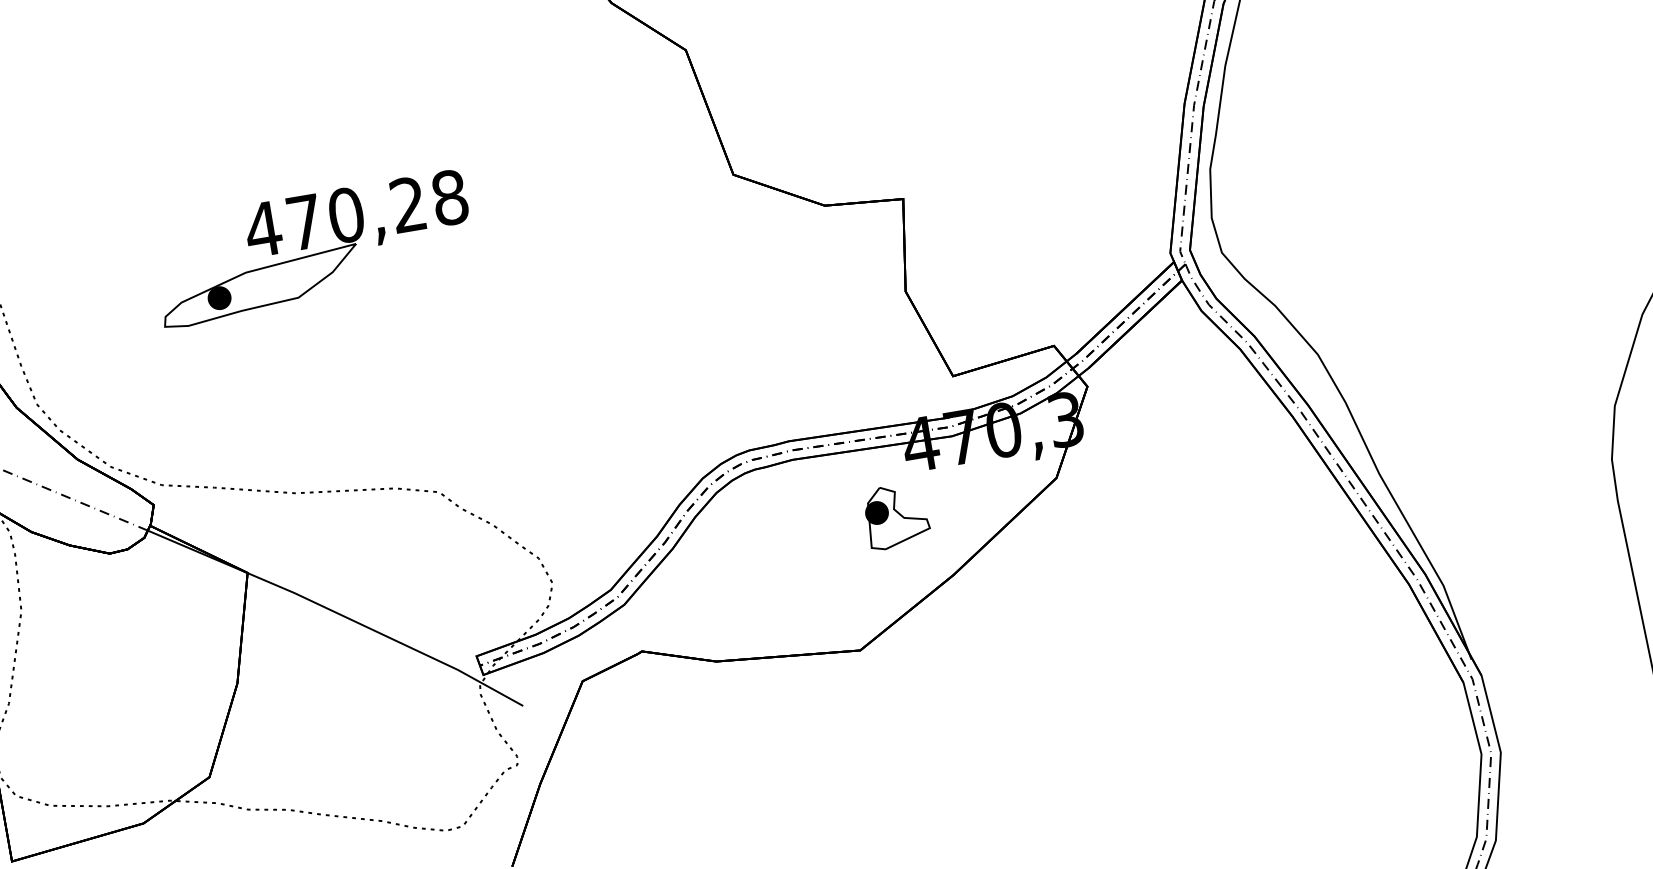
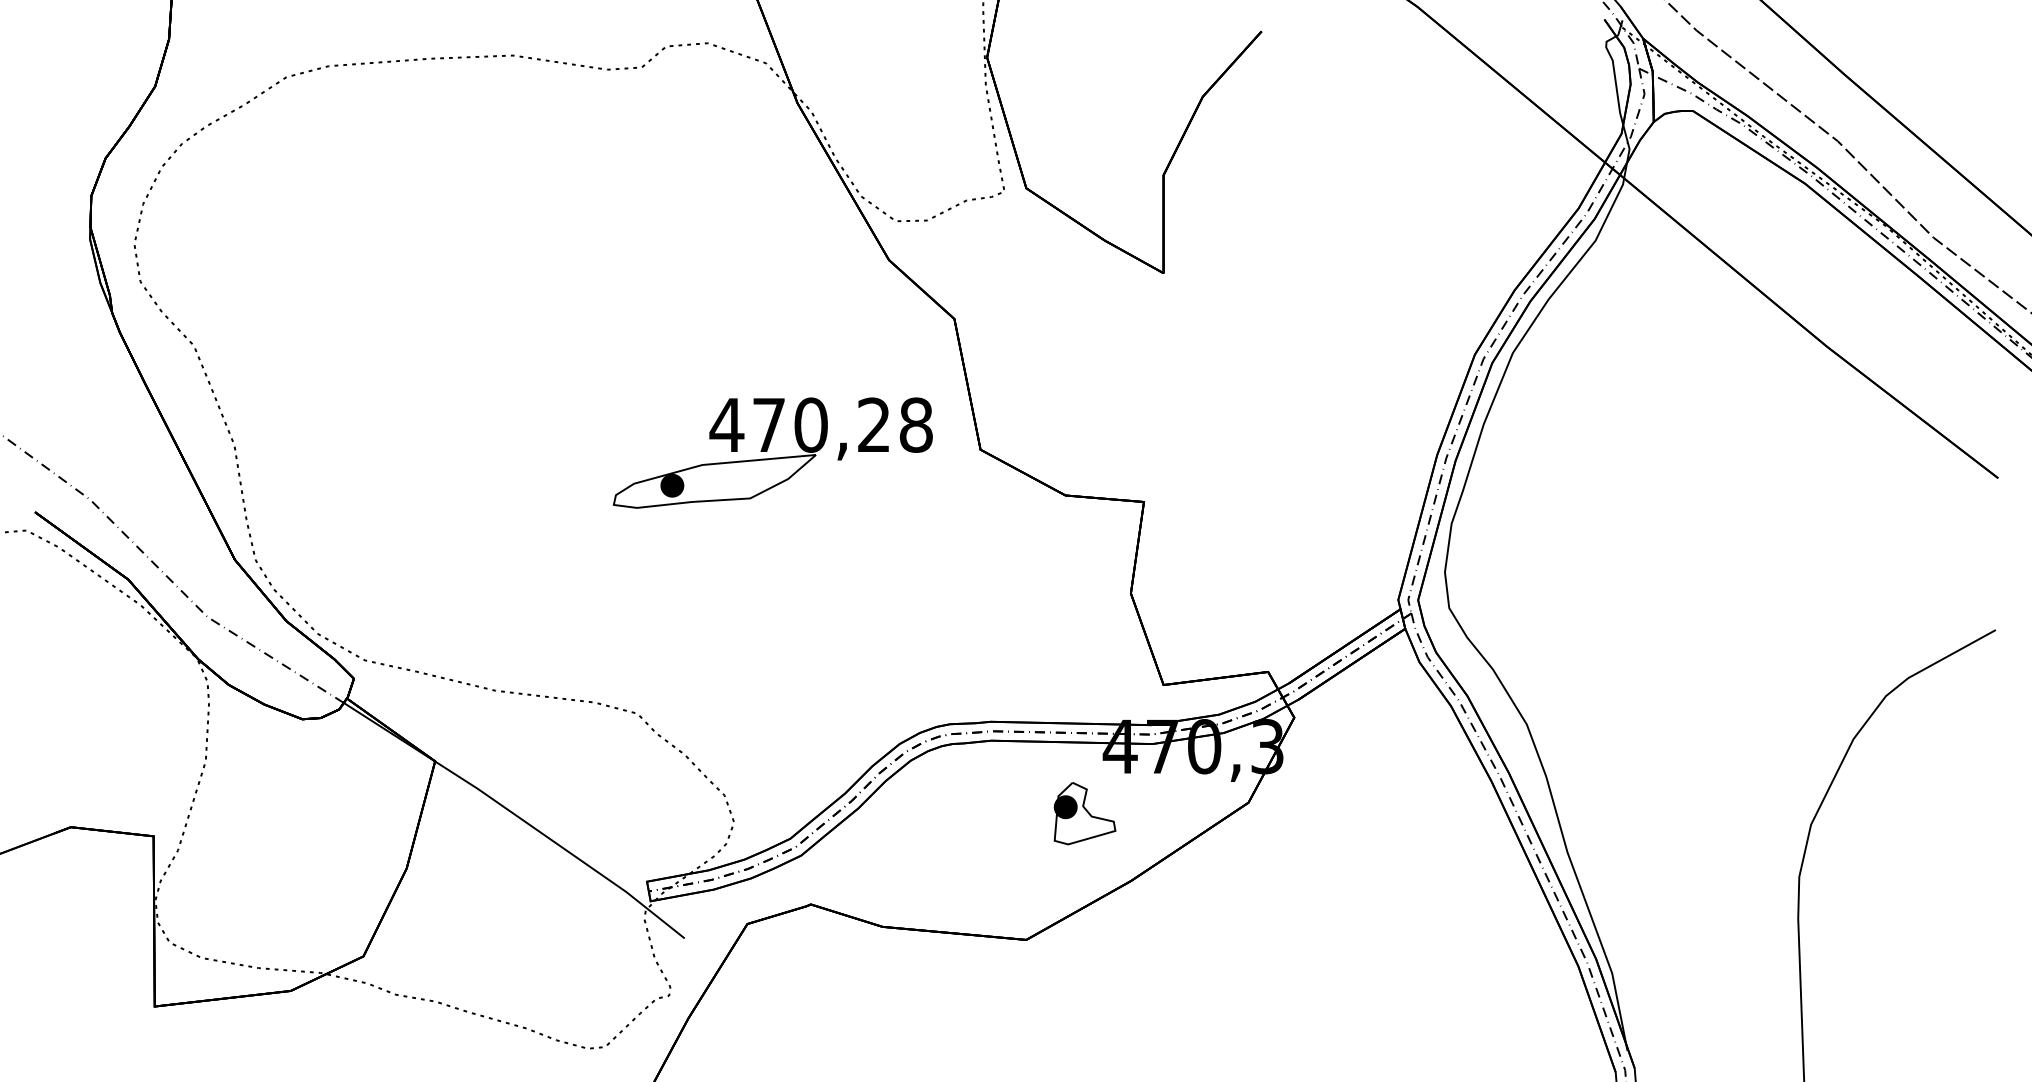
part: (312, 248) -> (772, 452), moved

